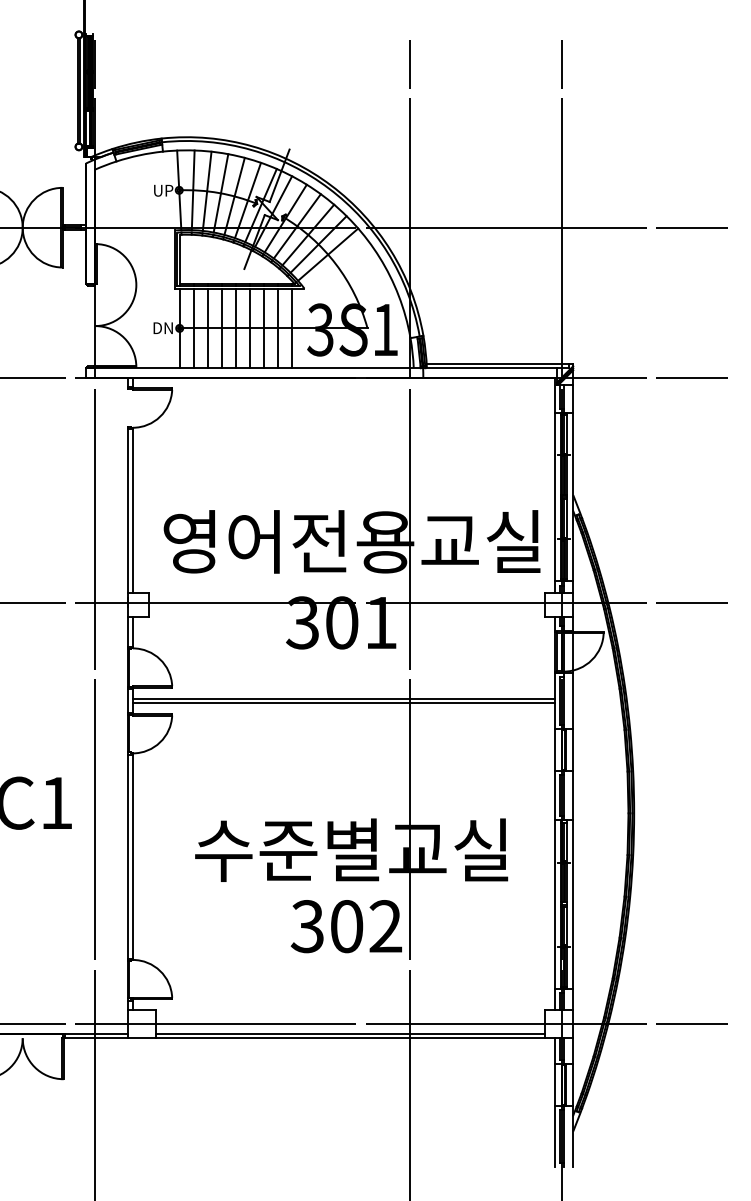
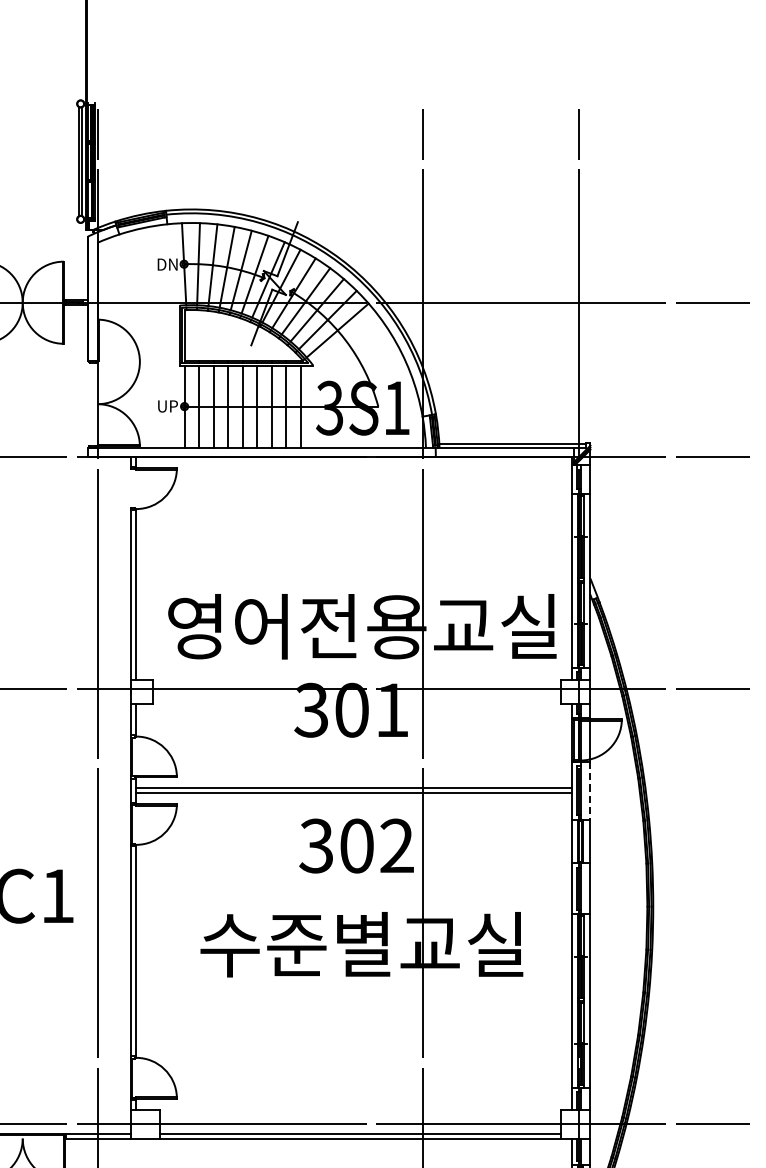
text: (163, 190) -> (167, 264), UP -> DN
text: (163, 328) -> (167, 406), DN -> UP
line: (573, 701) -> (590, 791), solid -> dashed
text: (345, 926) -> (355, 845), moved

